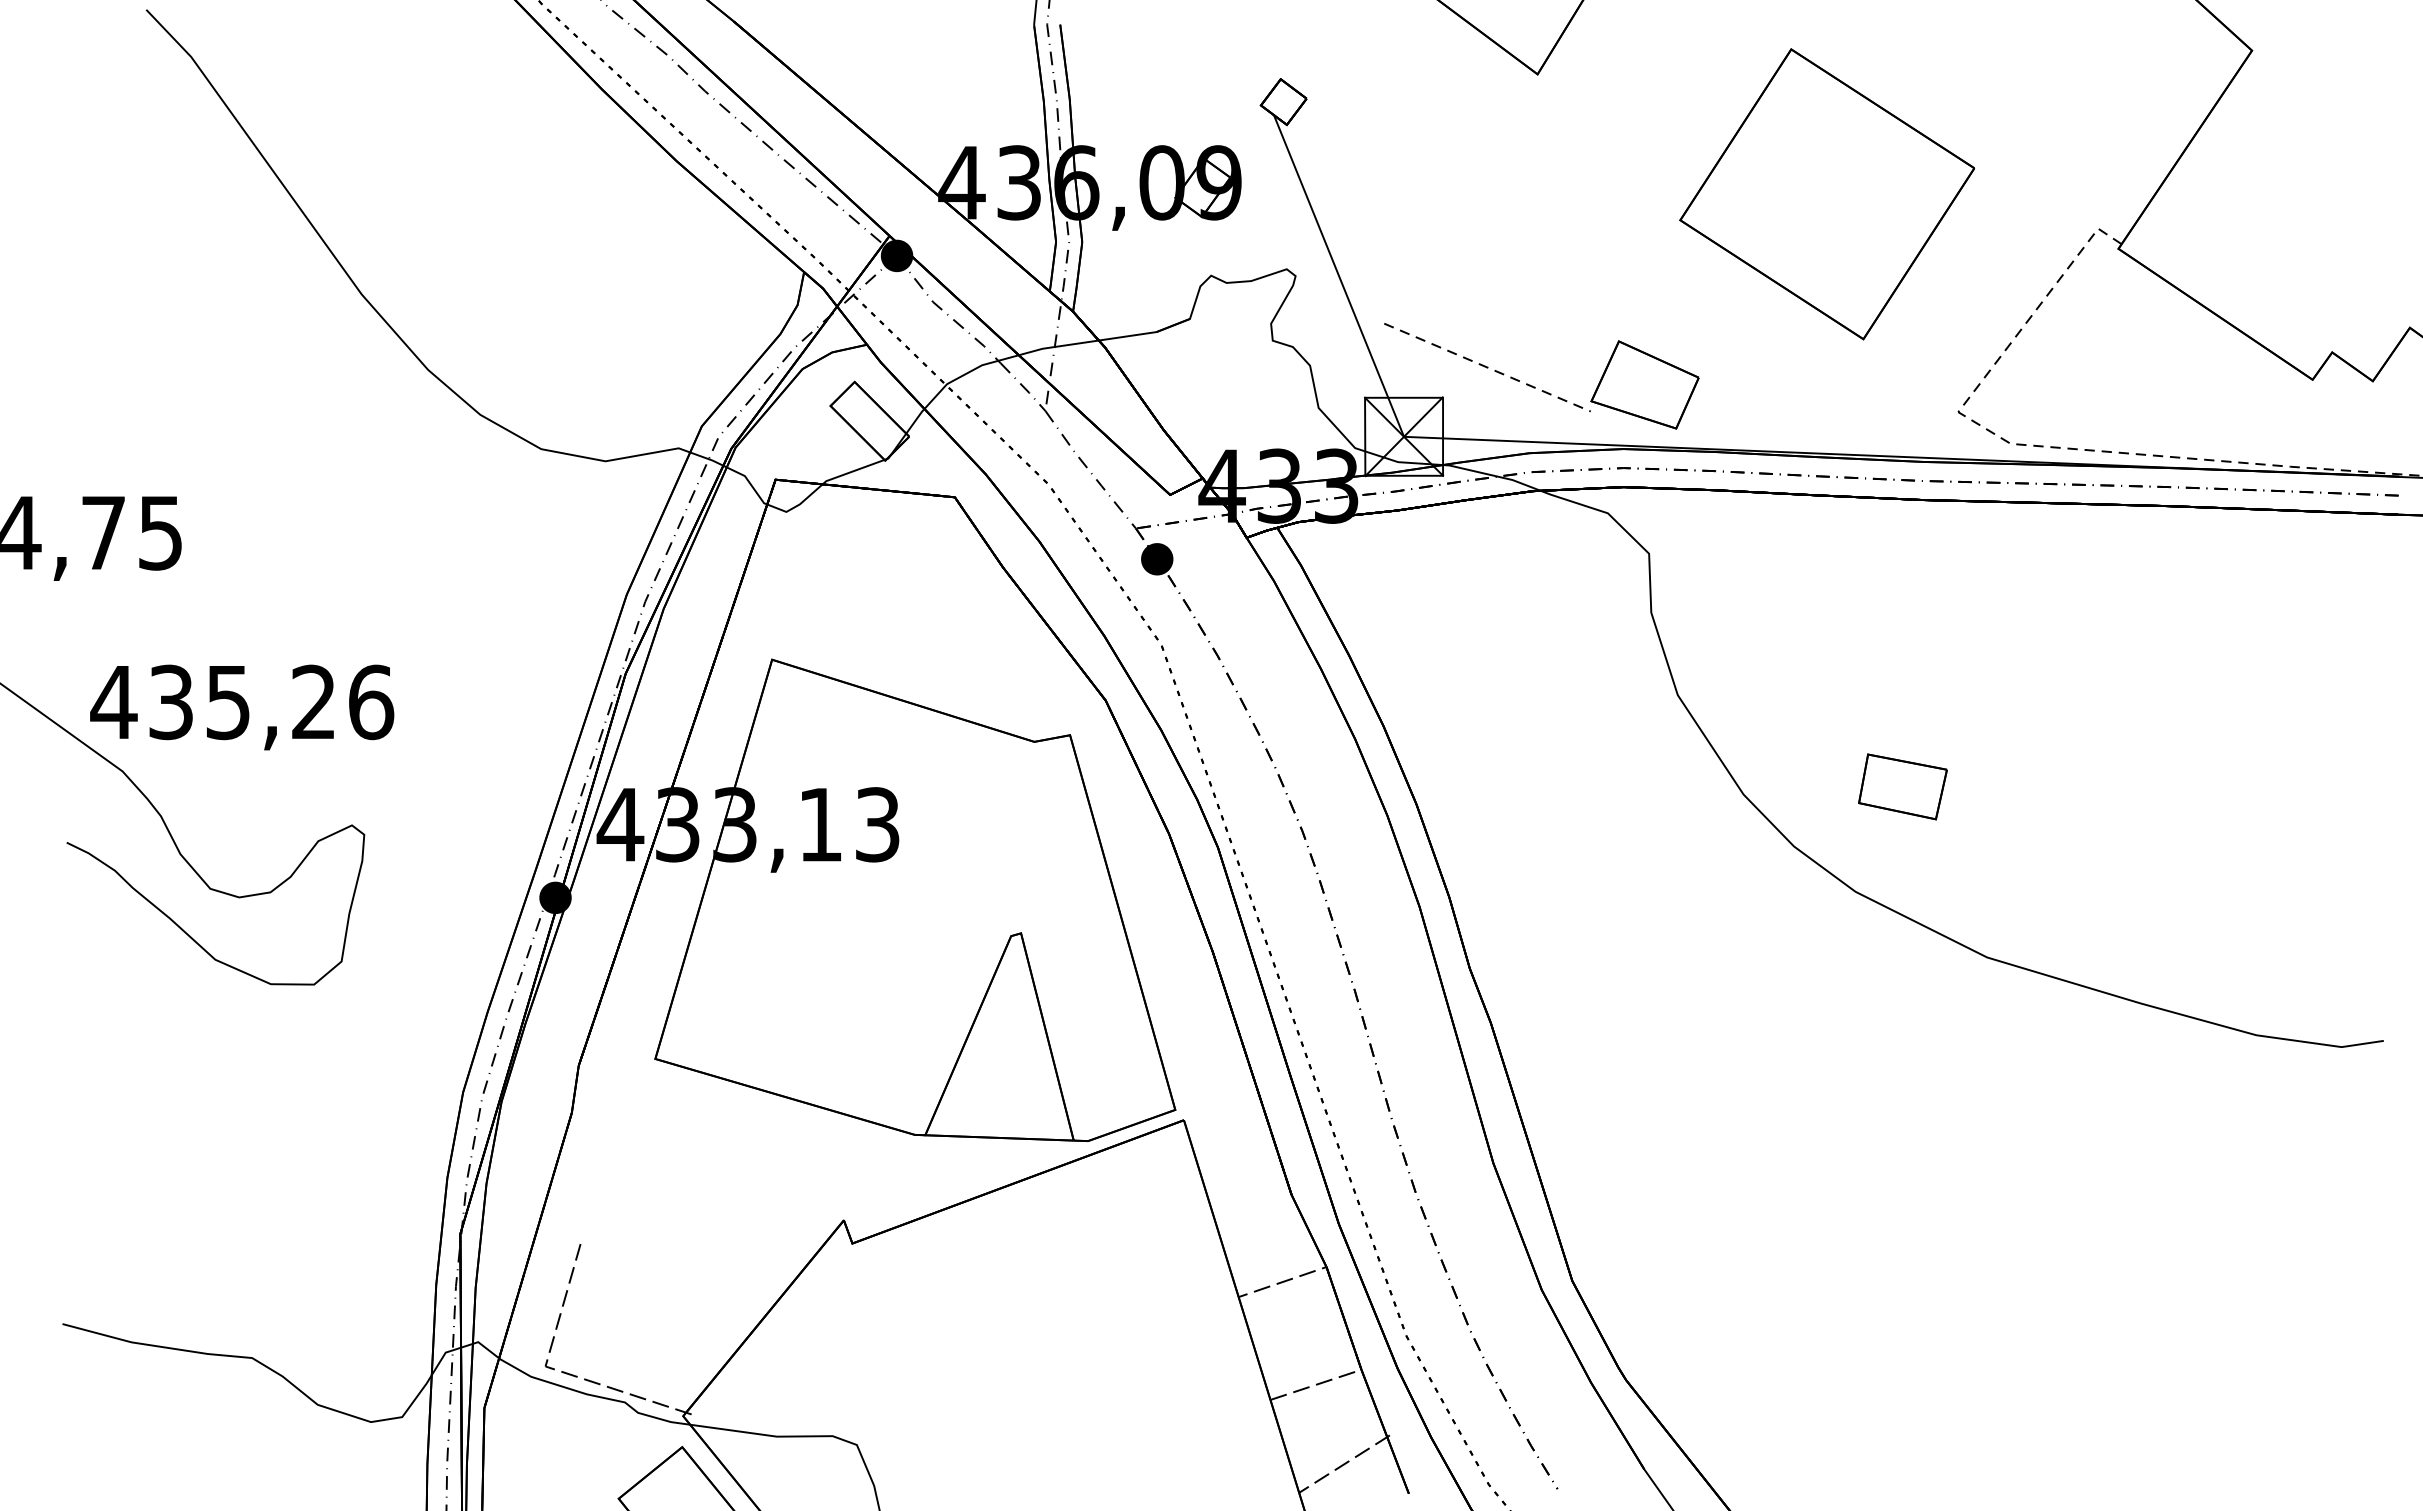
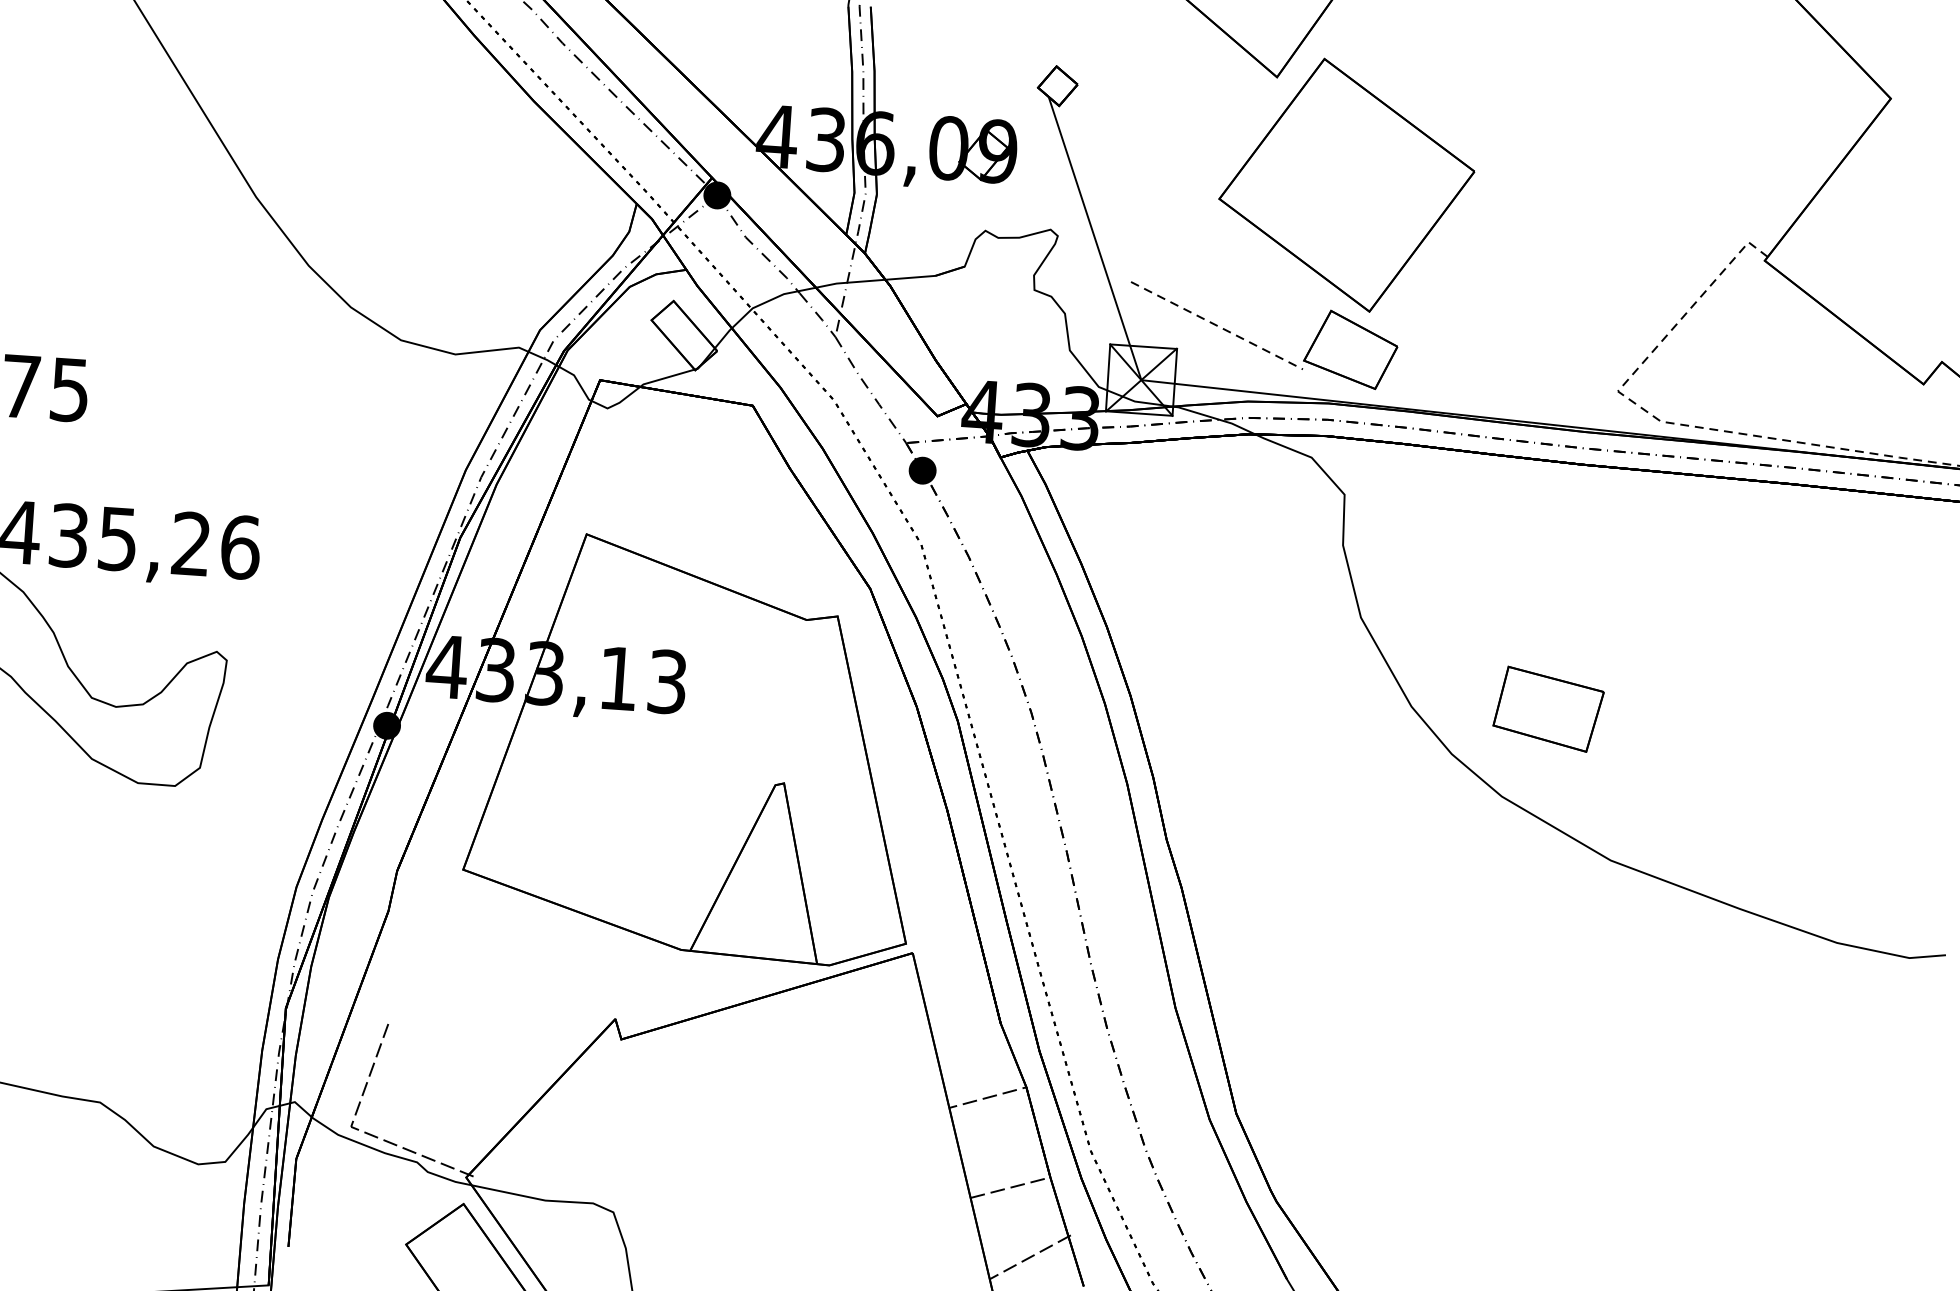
part: (1826, 194) -> (1346, 185), moved
part: (1902, 786) -> (1548, 709), size x1.43

